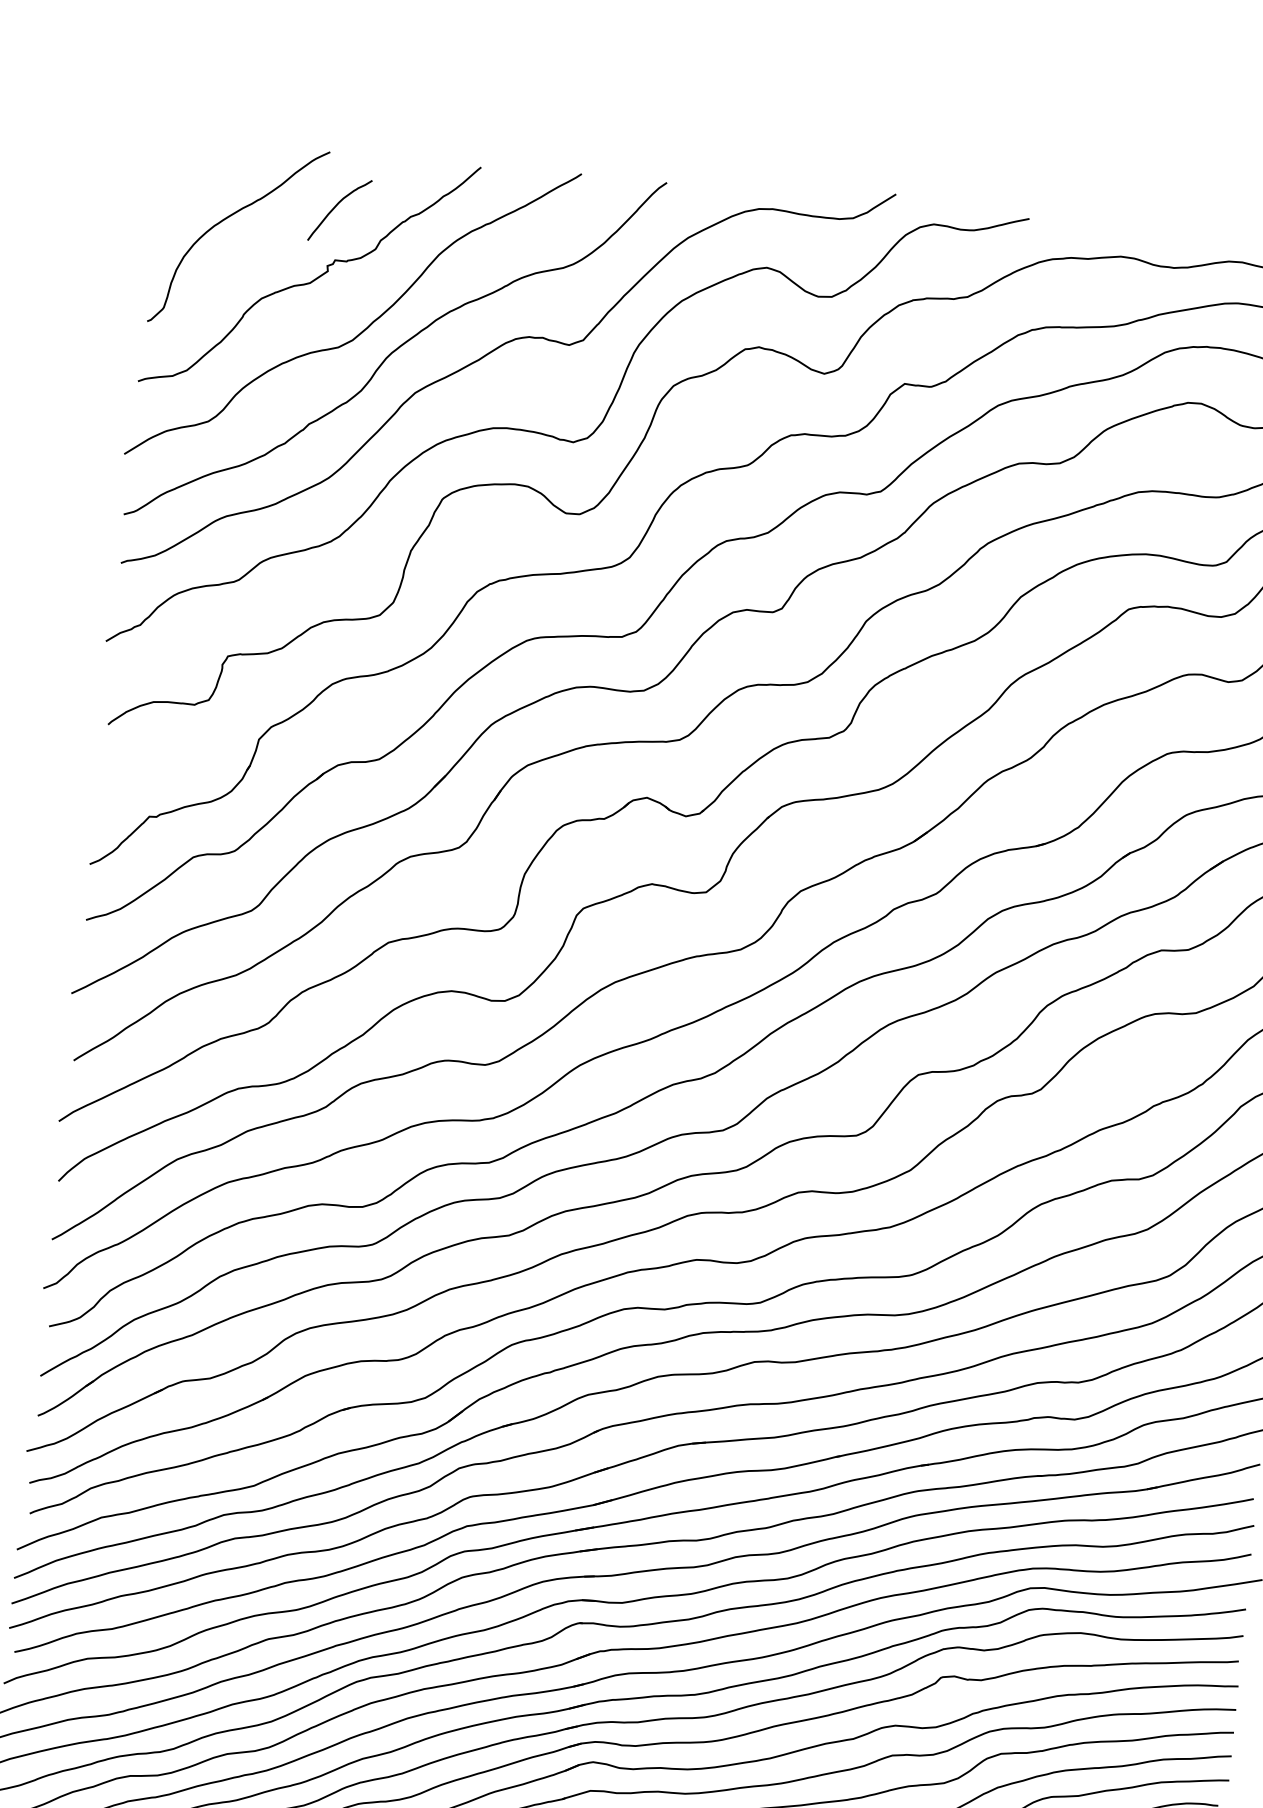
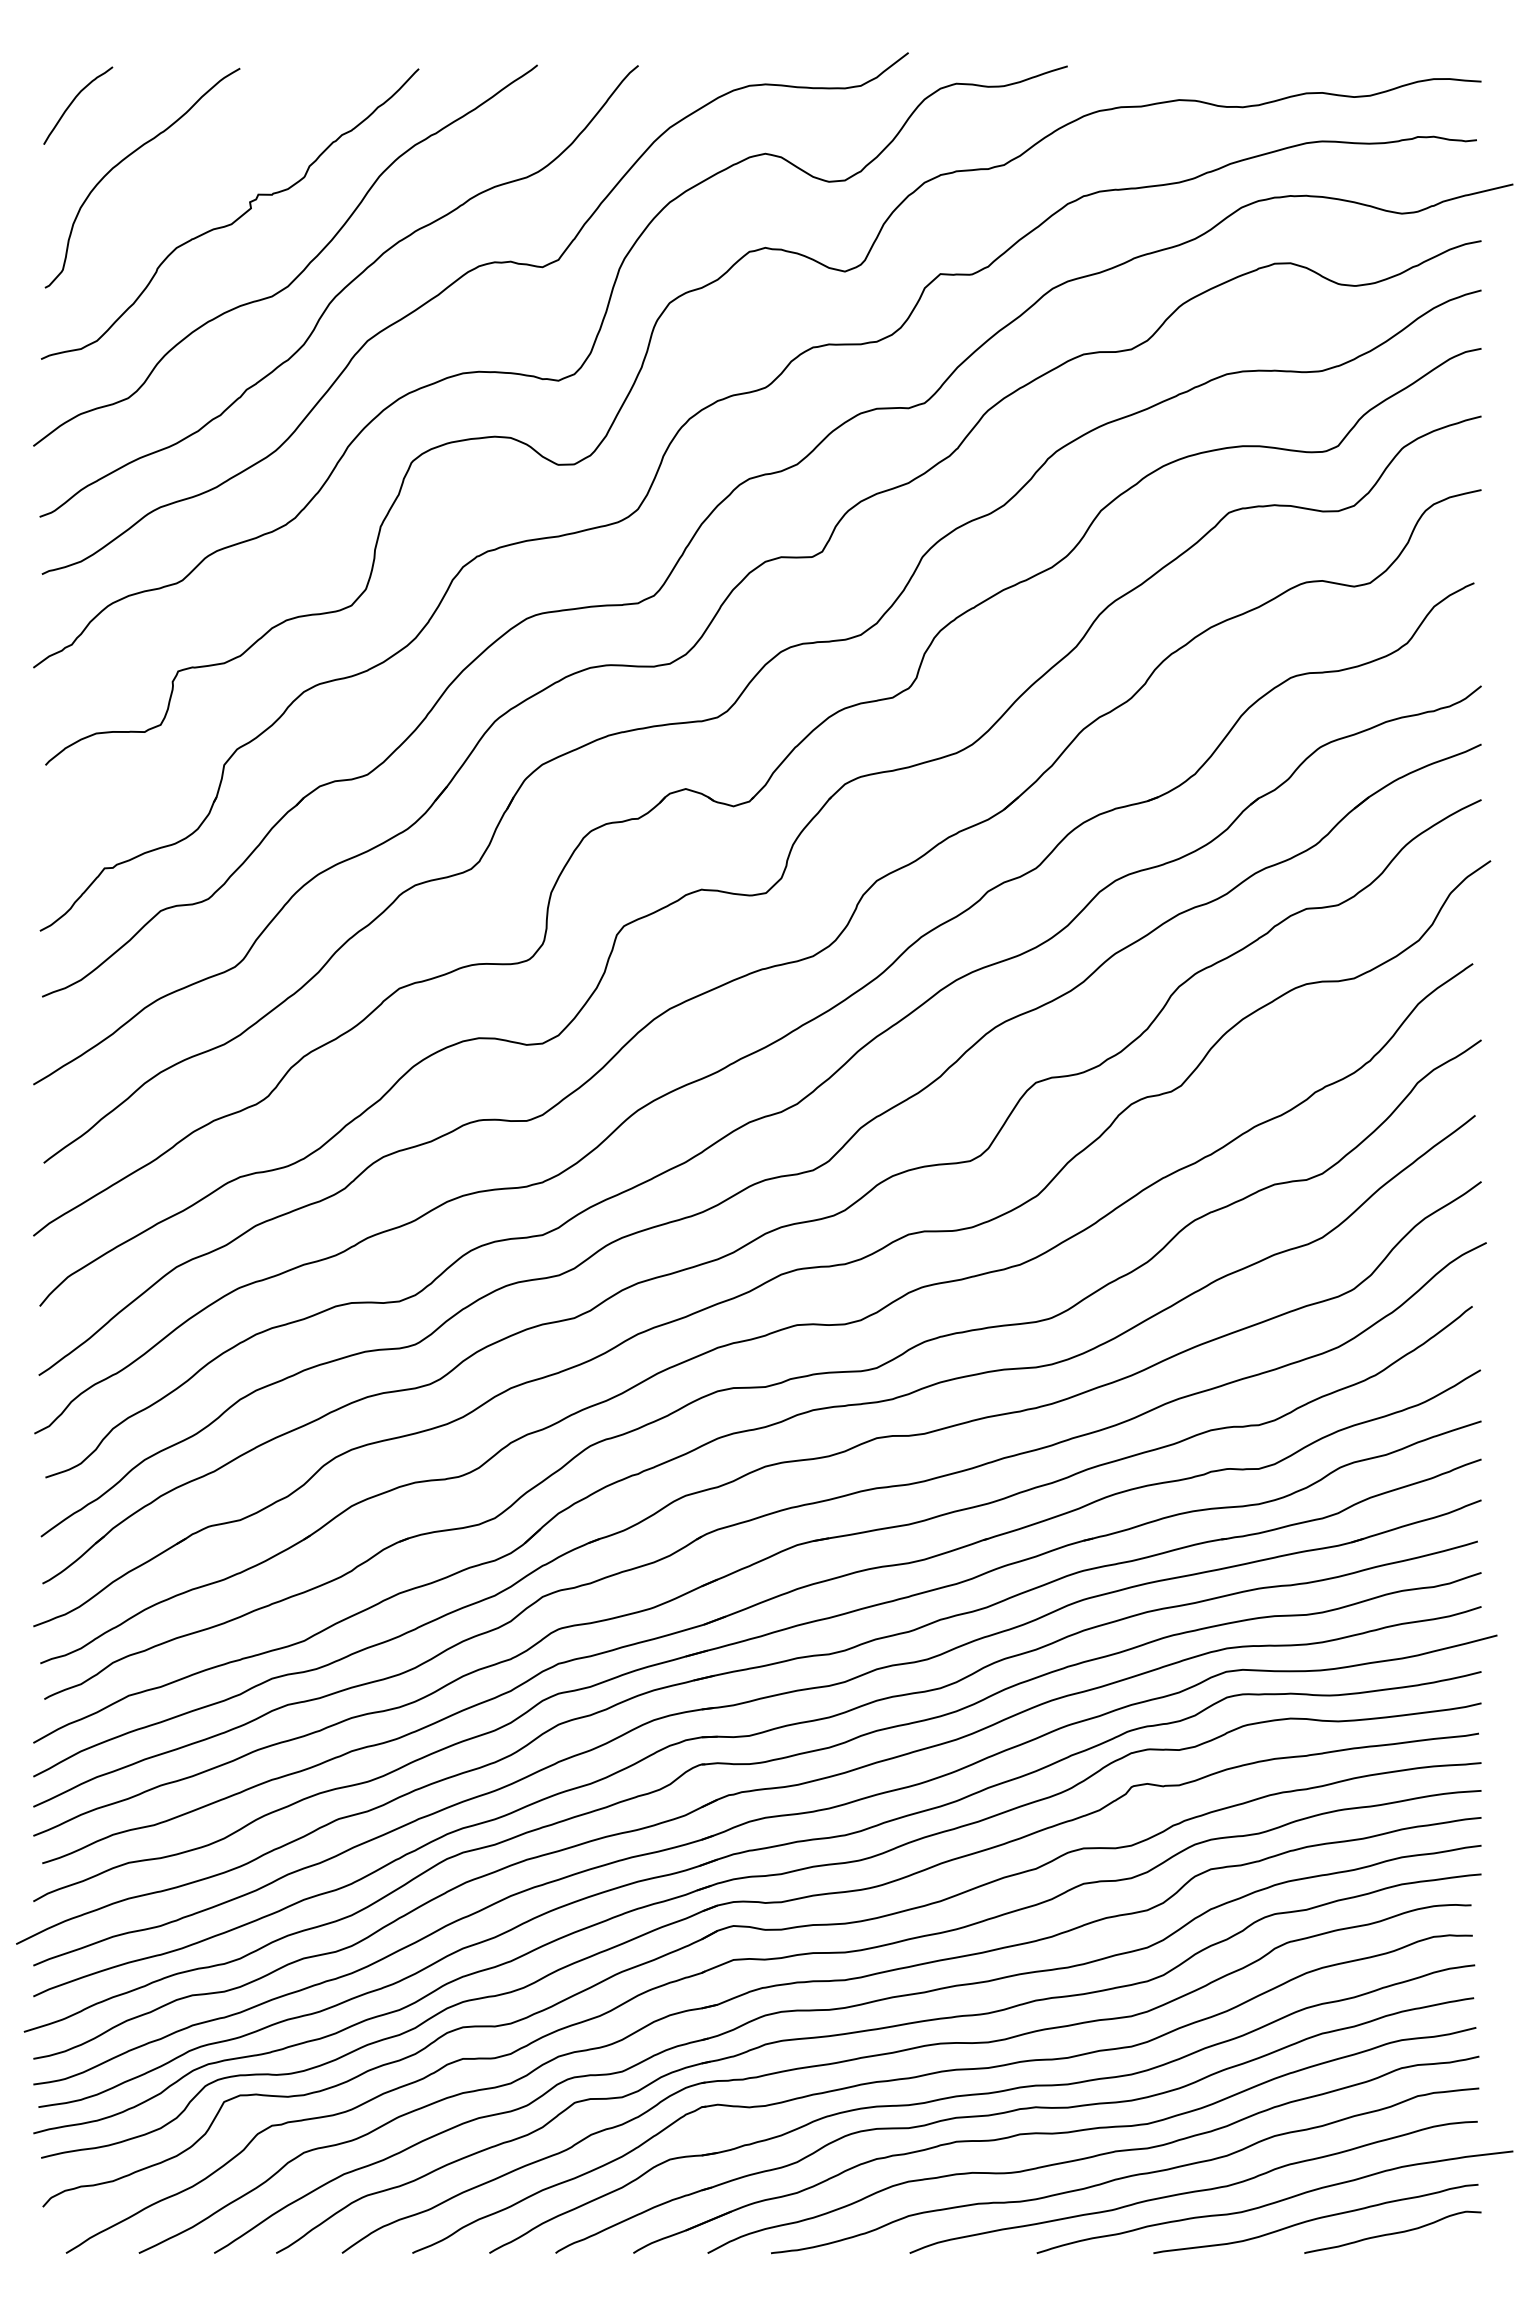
curve: (336, 207) -> (73, 102), moved

